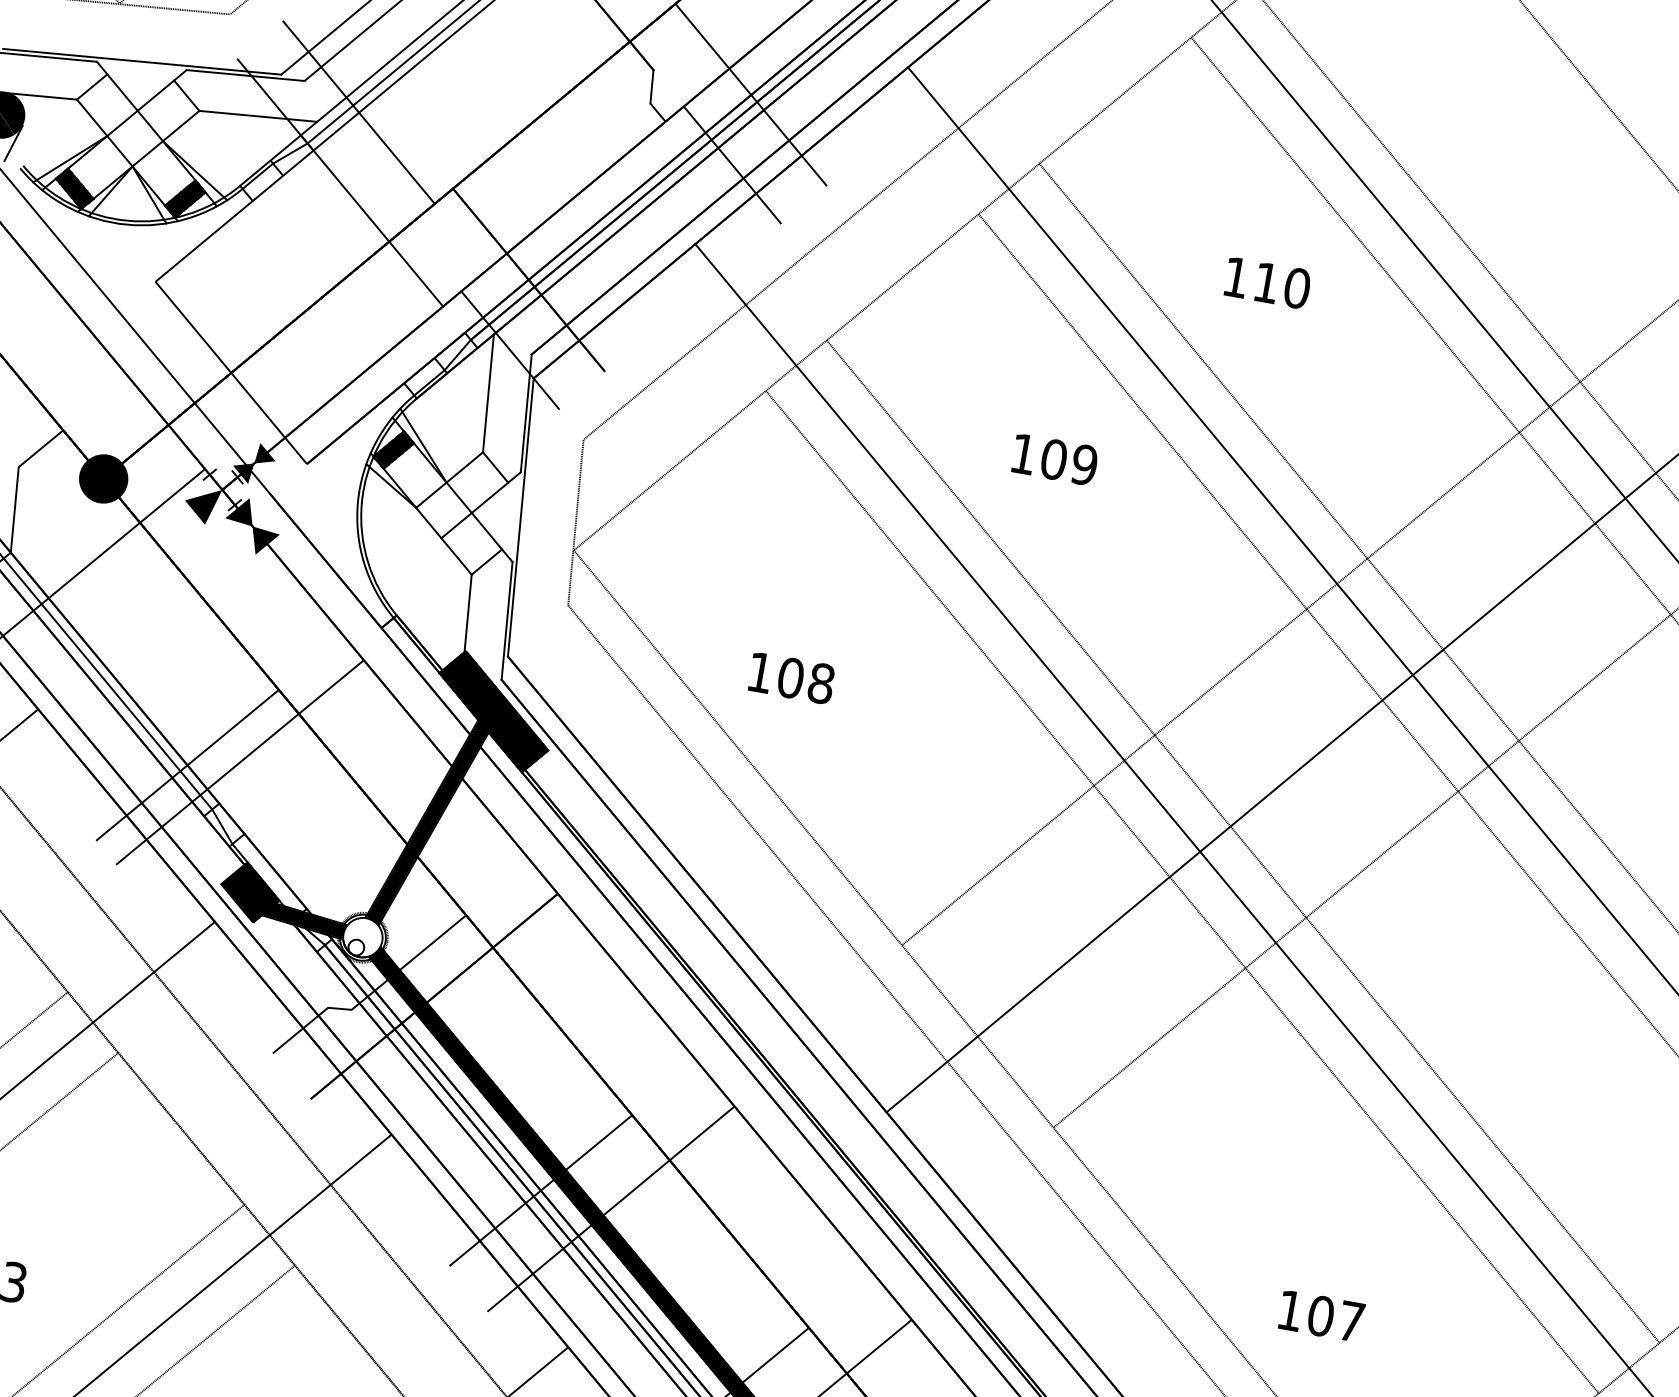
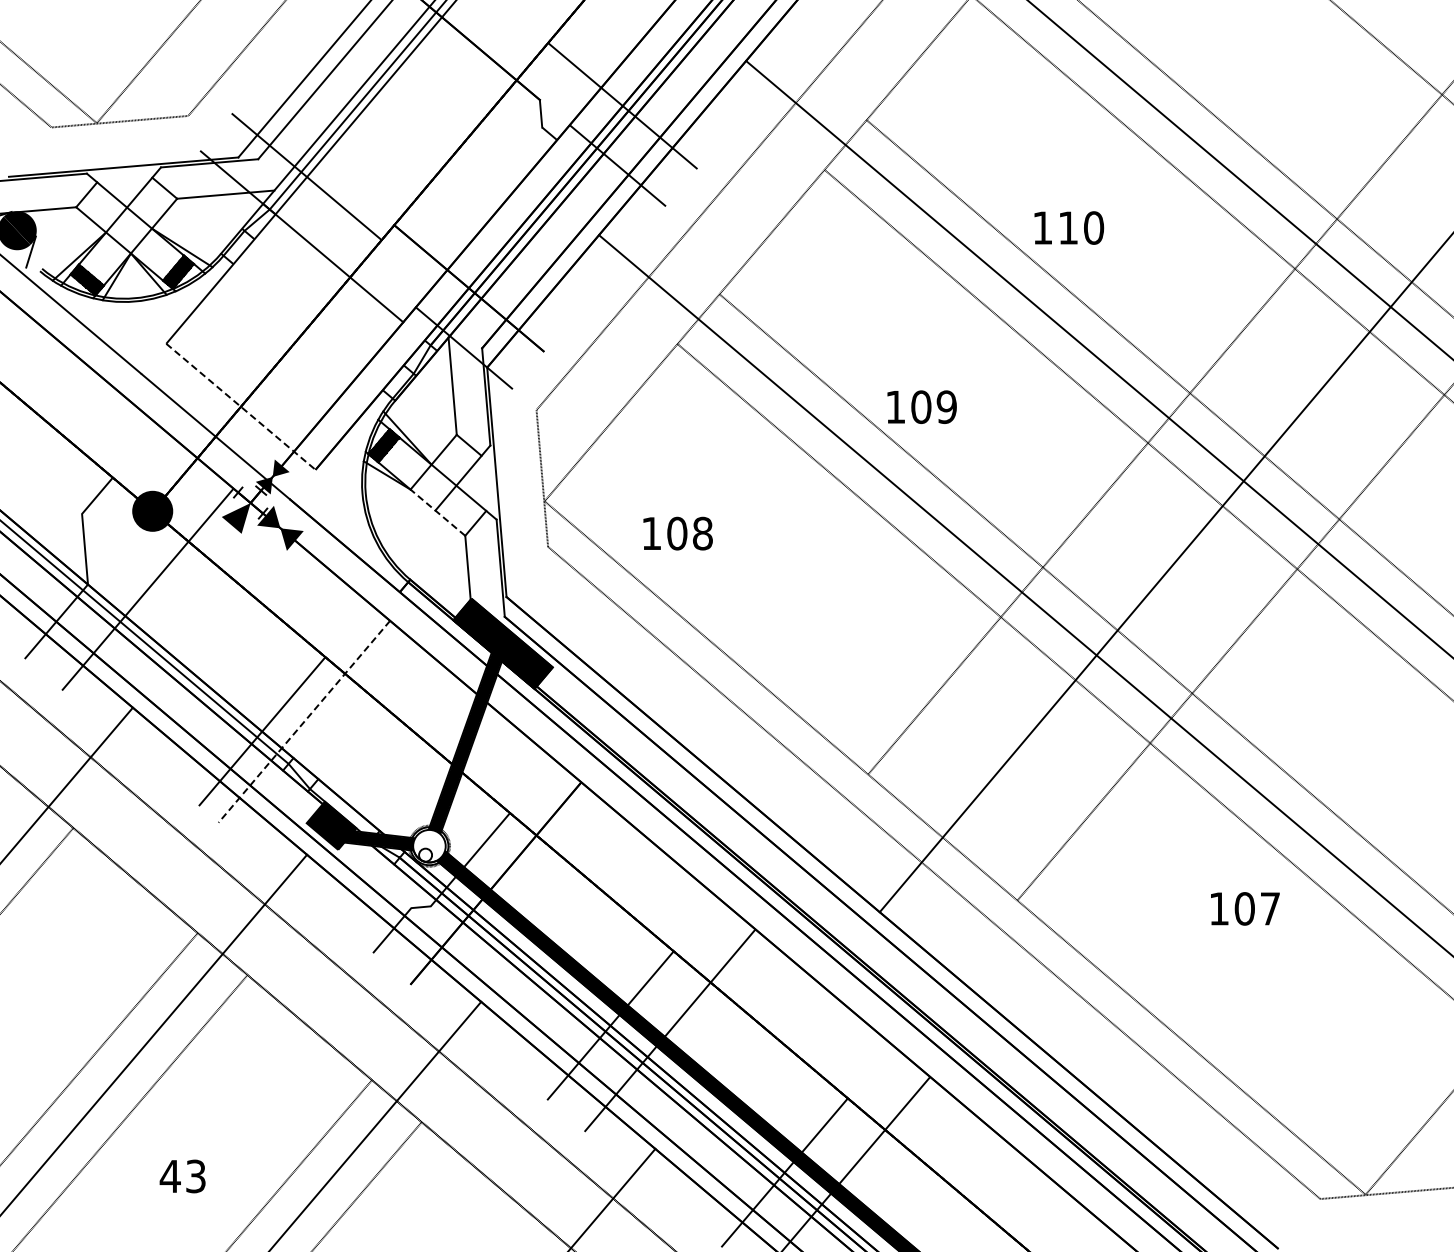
text: (1268, 282) -> (1069, 227), moved
line: (230, 372) -> (240, 406), solid -> dashed
text: (1054, 458) -> (921, 406), moved
line: (443, 540) -> (437, 512), solid -> dashed
text: (791, 678) -> (677, 533), moved
line: (240, 763) -> (304, 722), solid -> dashed
text: (1321, 1315) -> (1245, 908), moved

